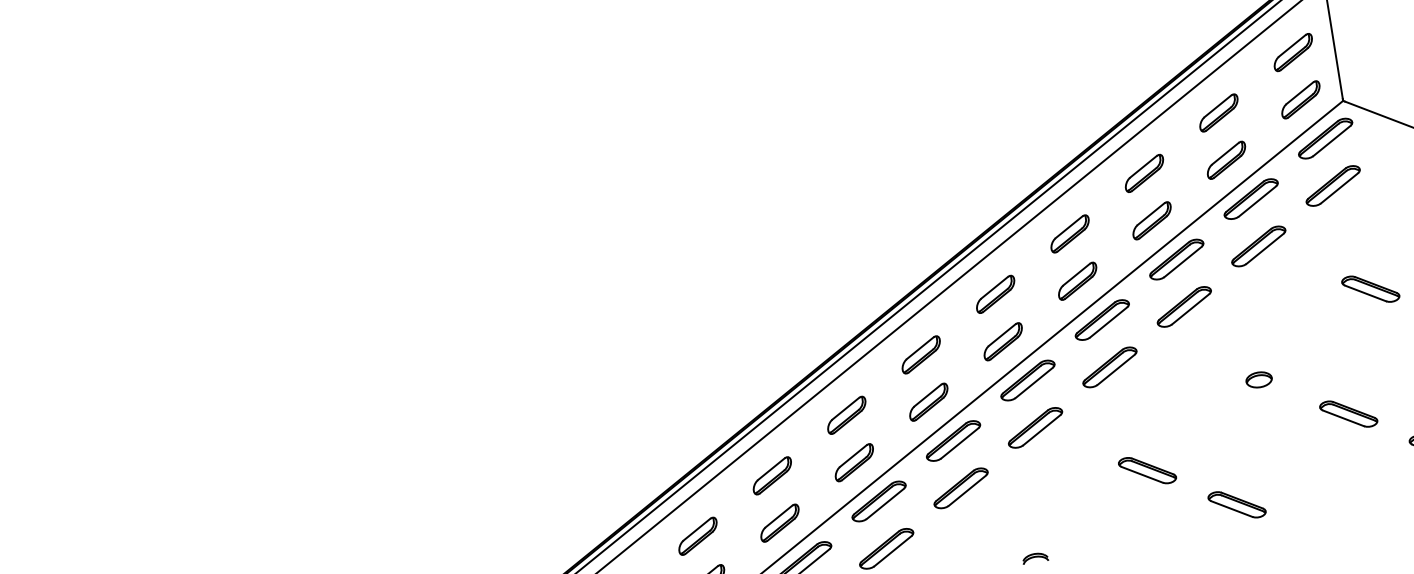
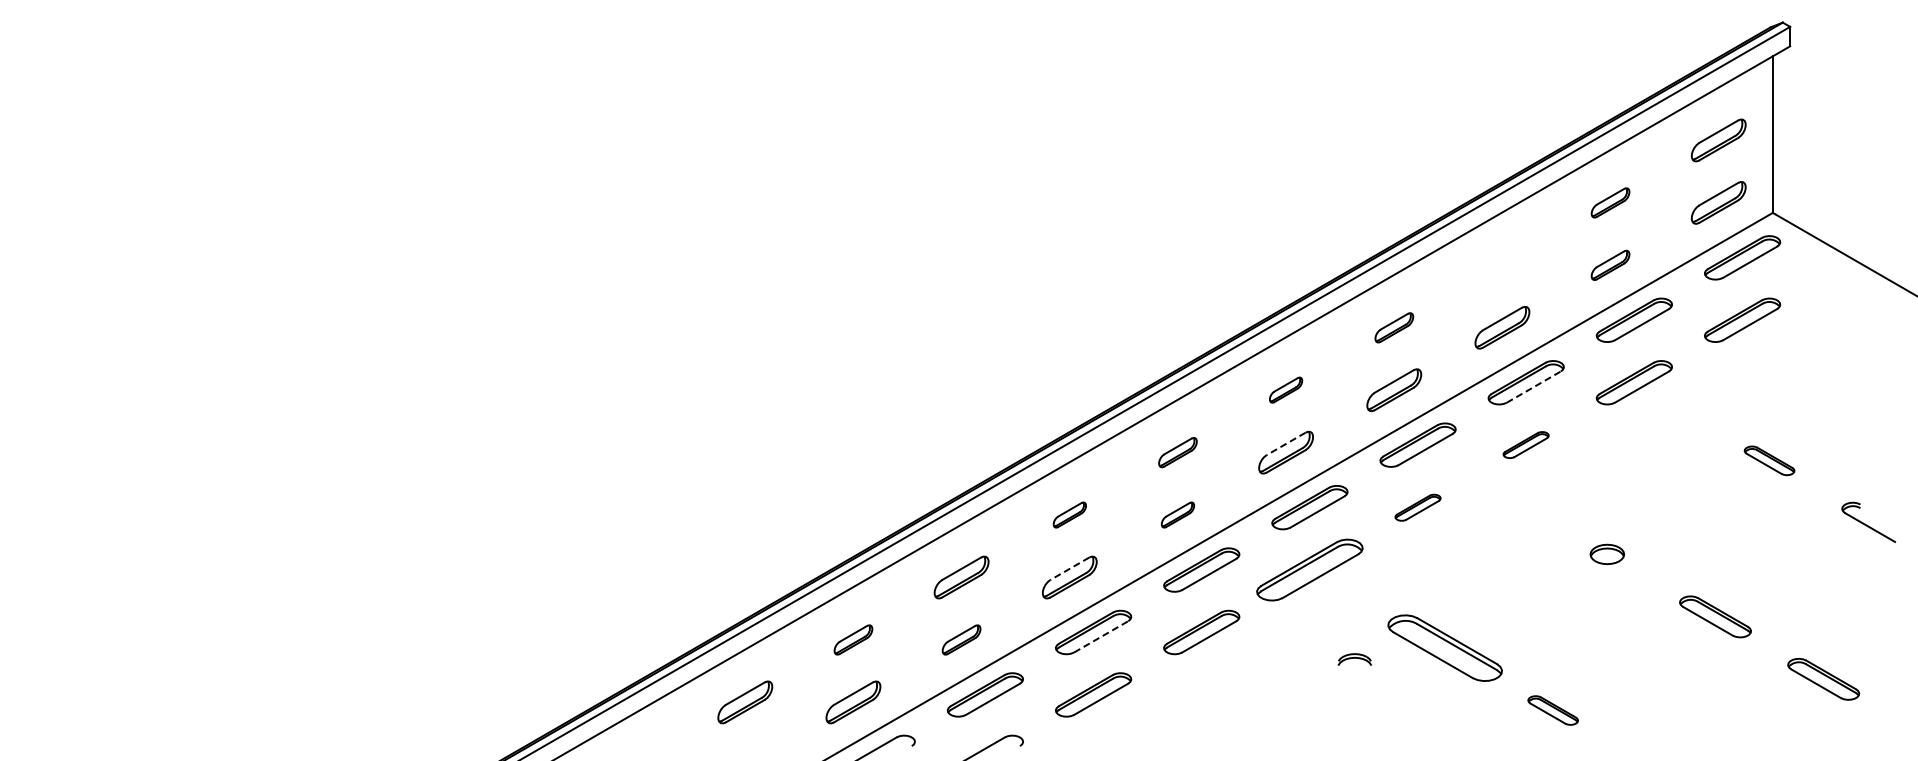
part: (1218, 112) -> (1610, 202), size x0.7
part: (1226, 160) -> (1610, 265), size x0.7
part: (1144, 173) -> (1502, 265), removed
part: (1070, 233) -> (1394, 327), size x0.7
line: (1183, 261) -> (1534, 386), solid -> dashed
part: (1370, 289) -> (1769, 460), size x0.7
part: (995, 293) -> (1285, 389), size x0.6
part: (1183, 306) -> (1525, 444), size x0.6
line: (1001, 335) -> (1285, 444), solid -> dashed
part: (920, 354) -> (1177, 452), size x0.7
part: (1109, 367) -> (1417, 507), size x0.6
part: (928, 401) -> (1177, 514), size x0.6
part: (846, 414) -> (1069, 514), size x0.6
part: (1035, 427) -> (1309, 569), size x1.4
line: (853, 456) -> (1069, 569), solid -> dashed
part: (1146, 470) -> (1444, 647), size x1.6
line: (885, 503) -> (1101, 636), solid -> dashed
part: (1236, 504) -> (1552, 710), size x0.7
part: (779, 522) -> (961, 639), size x0.7
part: (697, 535) -> (853, 639), size x0.7
part: (1035, 558) -> (1354, 659), moved

